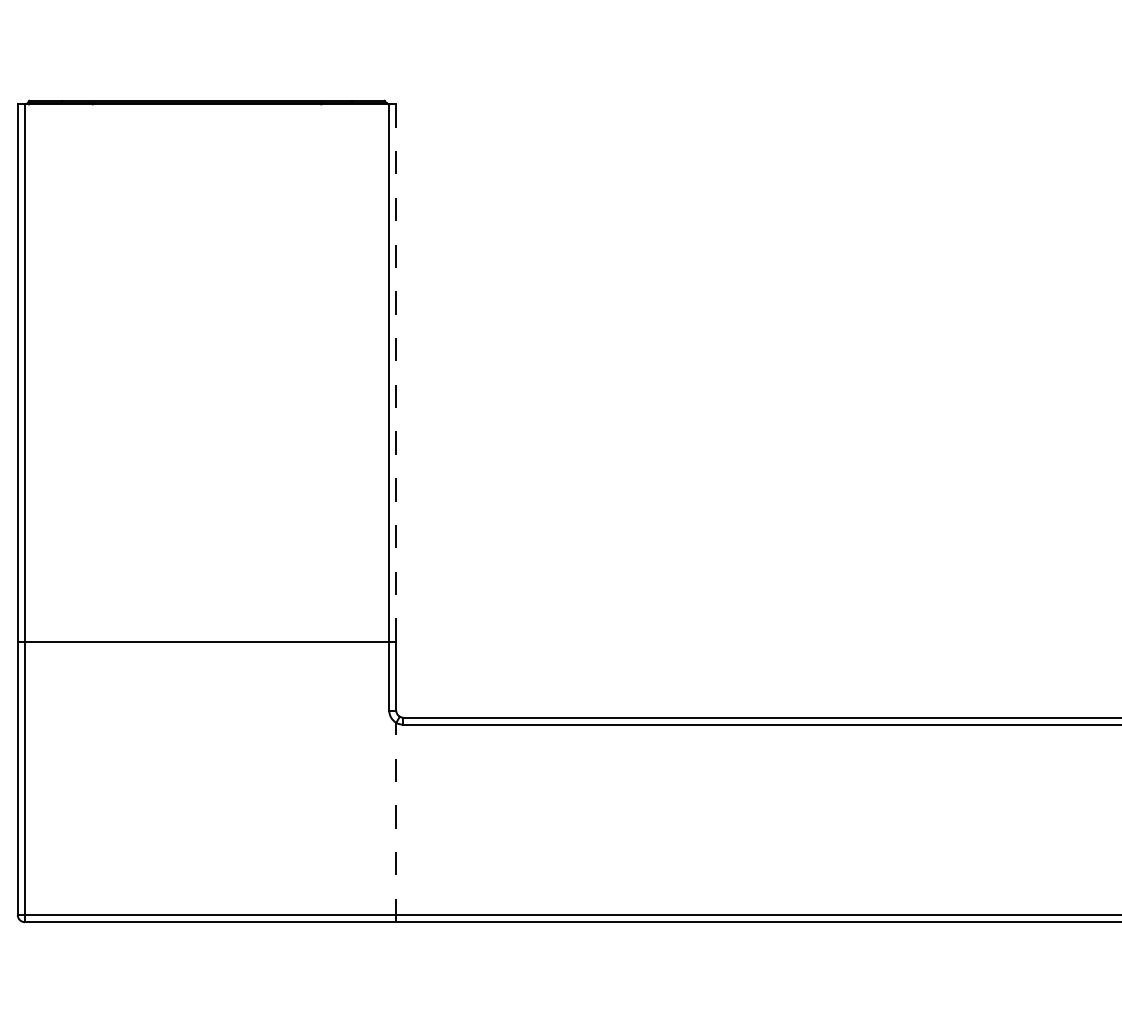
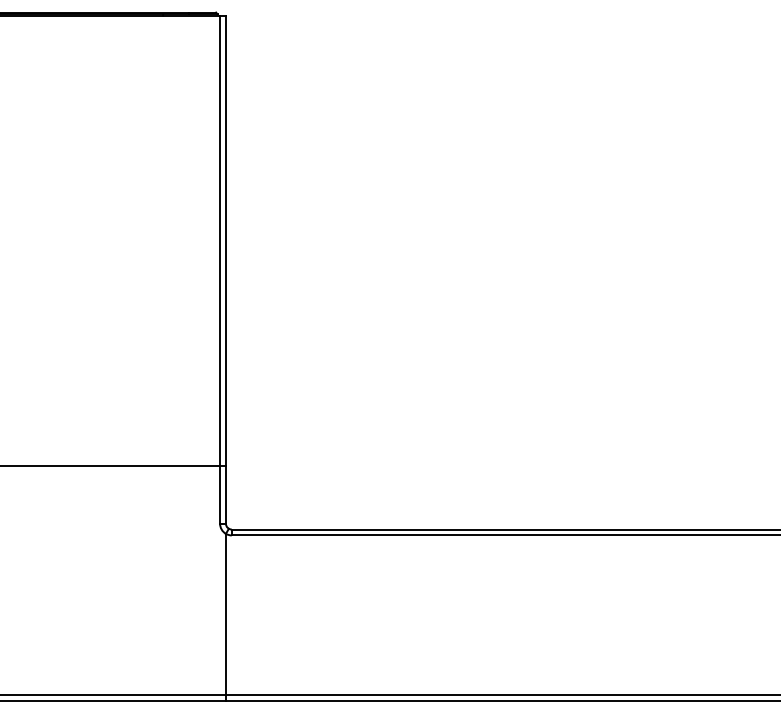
line: (396, 373) -> (226, 241), dashed -> solid
line: (396, 822) -> (226, 617), dashed -> solid

